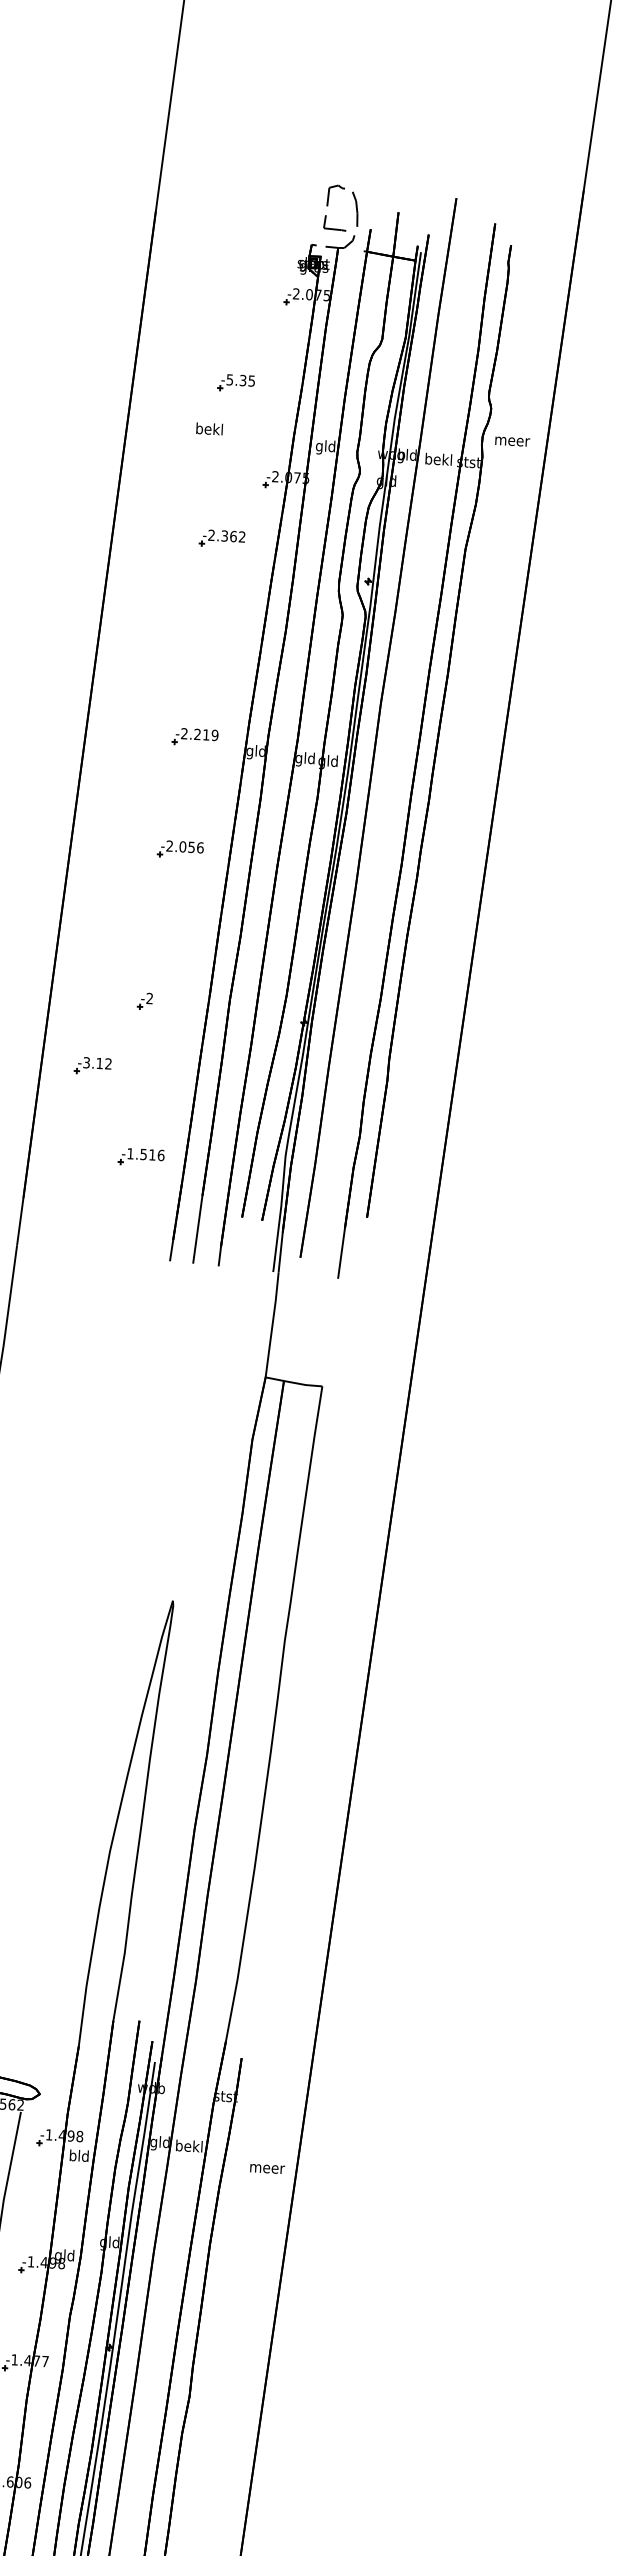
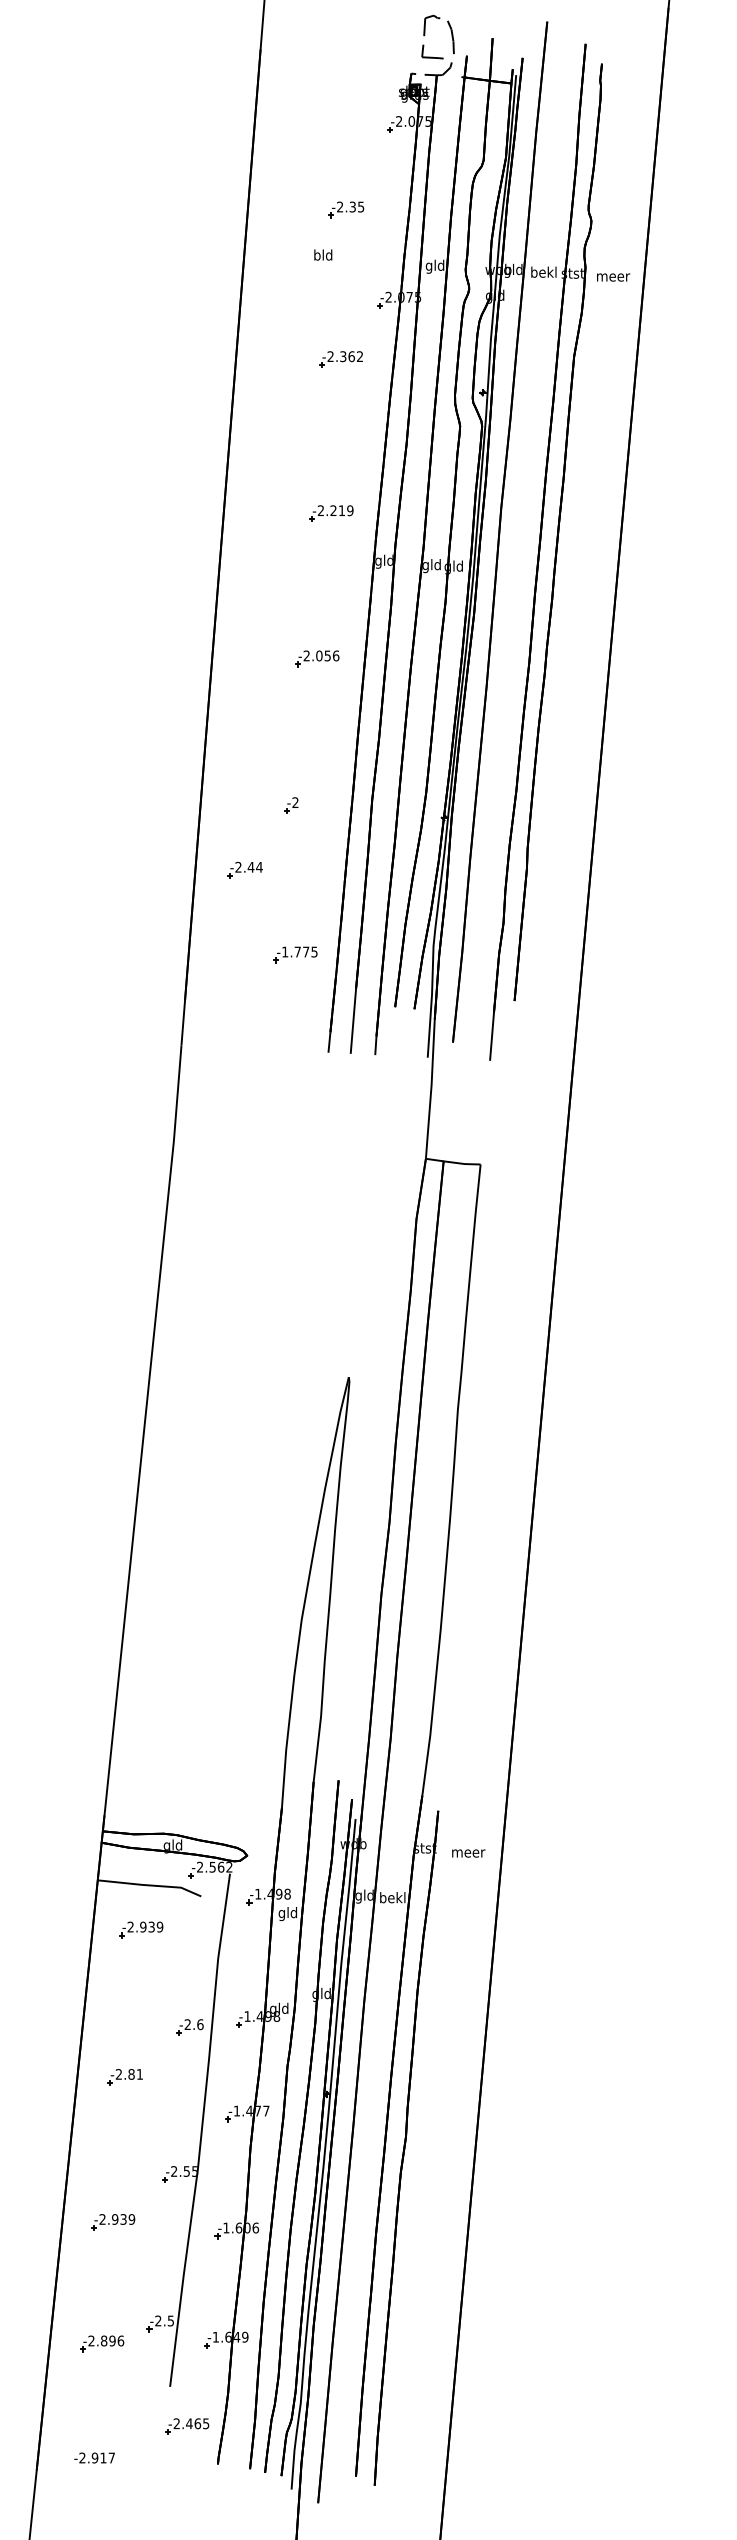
text: (230, 379) -> (340, 206), -5.35 -> -2.35
text: (208, 428) -> (322, 254), bekl -> bld
text: (512, 441) -> (613, 277), moved
part: (195, 737) -> (331, 513), moved
text: (97, 1062) -> (248, 866), -3.12 -> -2.44
text: (151, 1154) -> (305, 951), -1.516 -> -1.775
text: (72, 2157) -> (281, 1914), bld -> gld
text: (267, 2168) -> (468, 1853), moved

